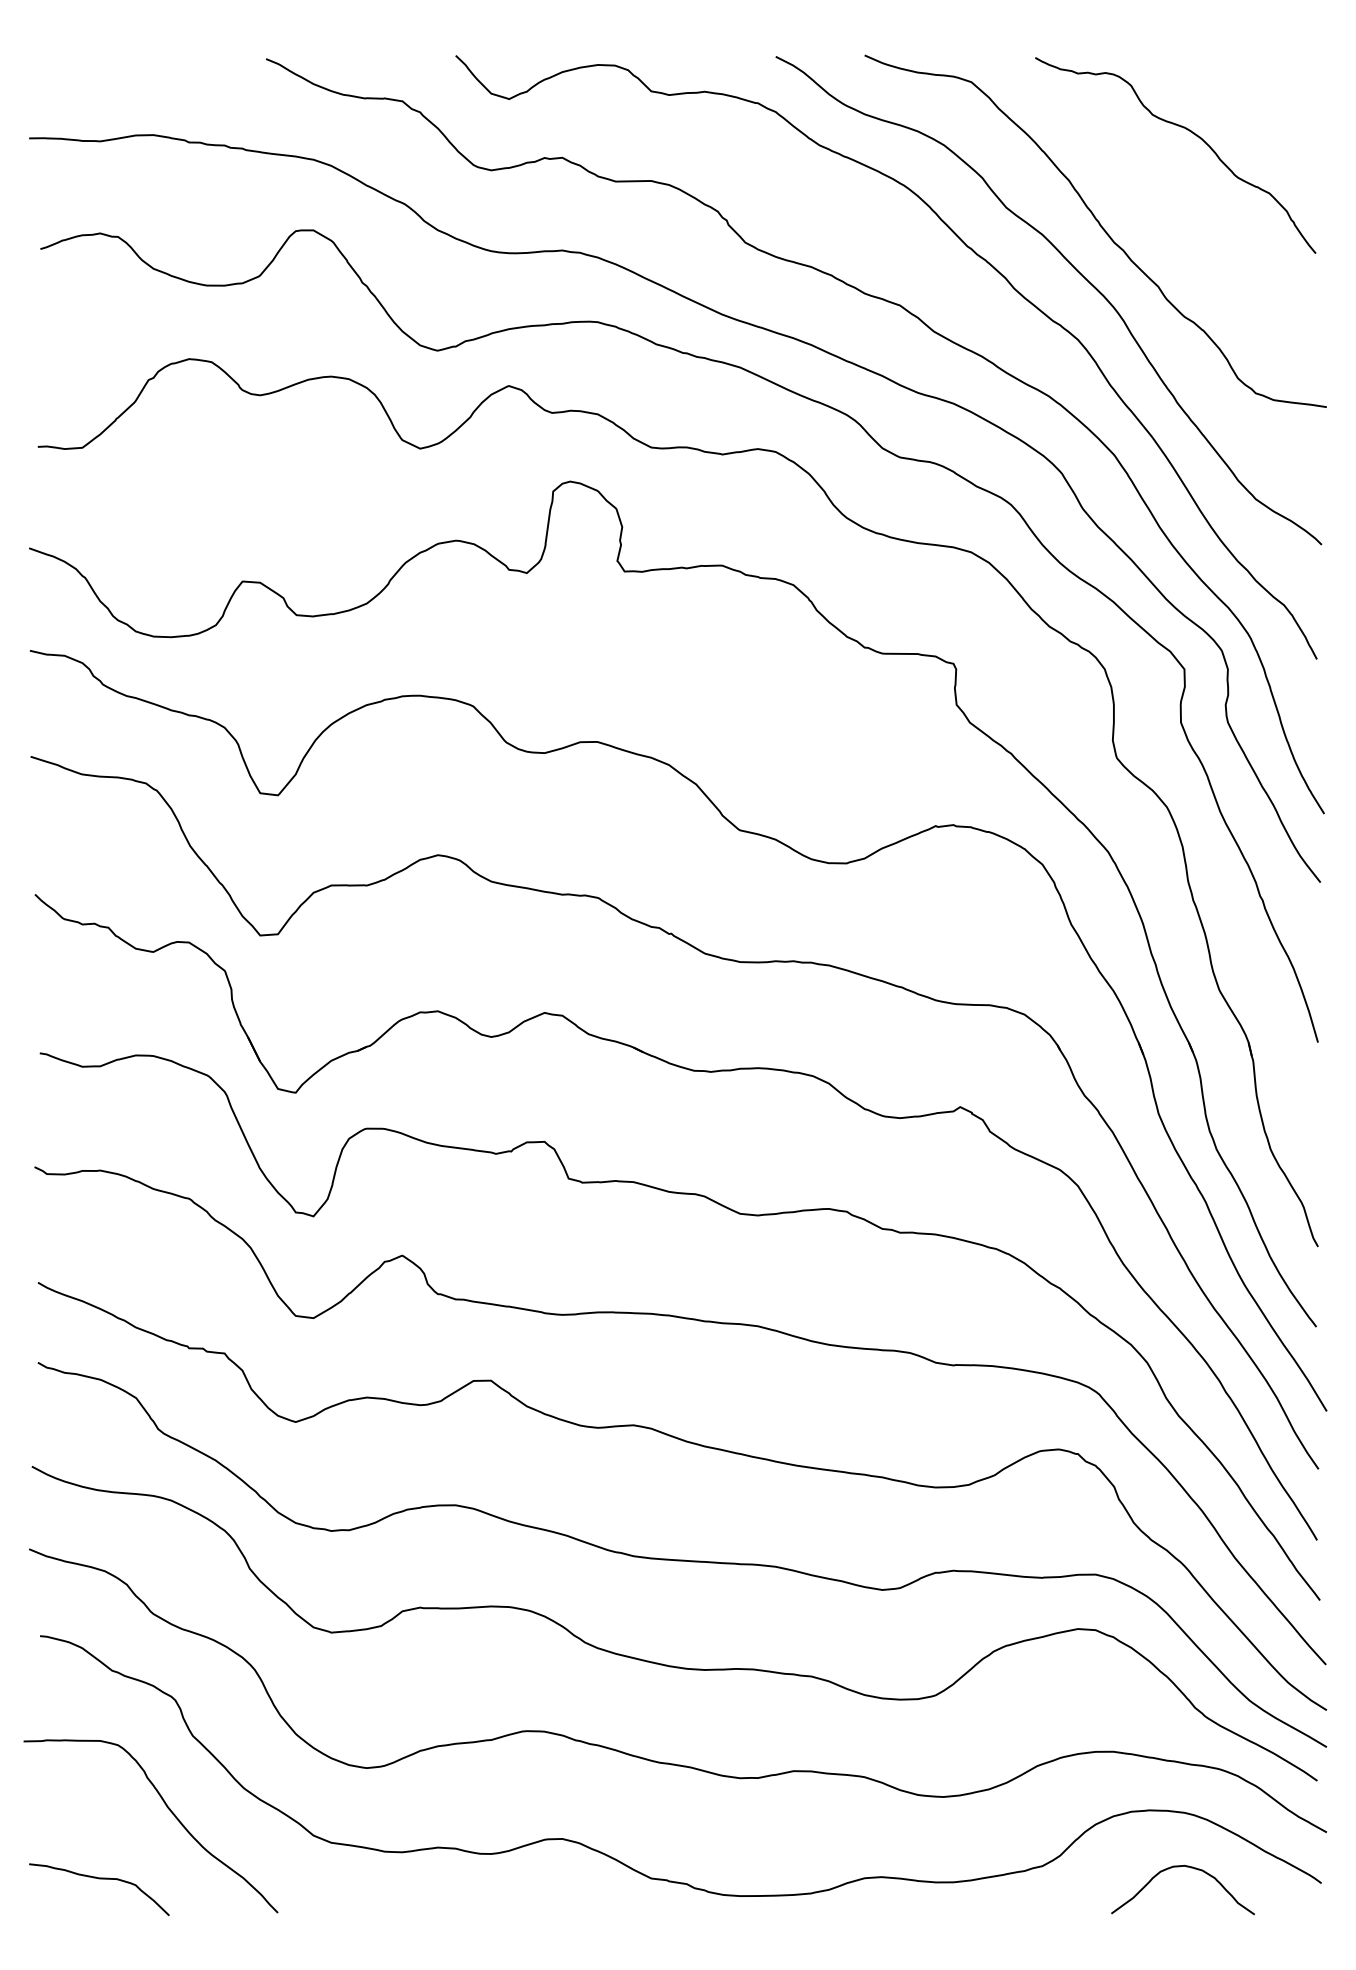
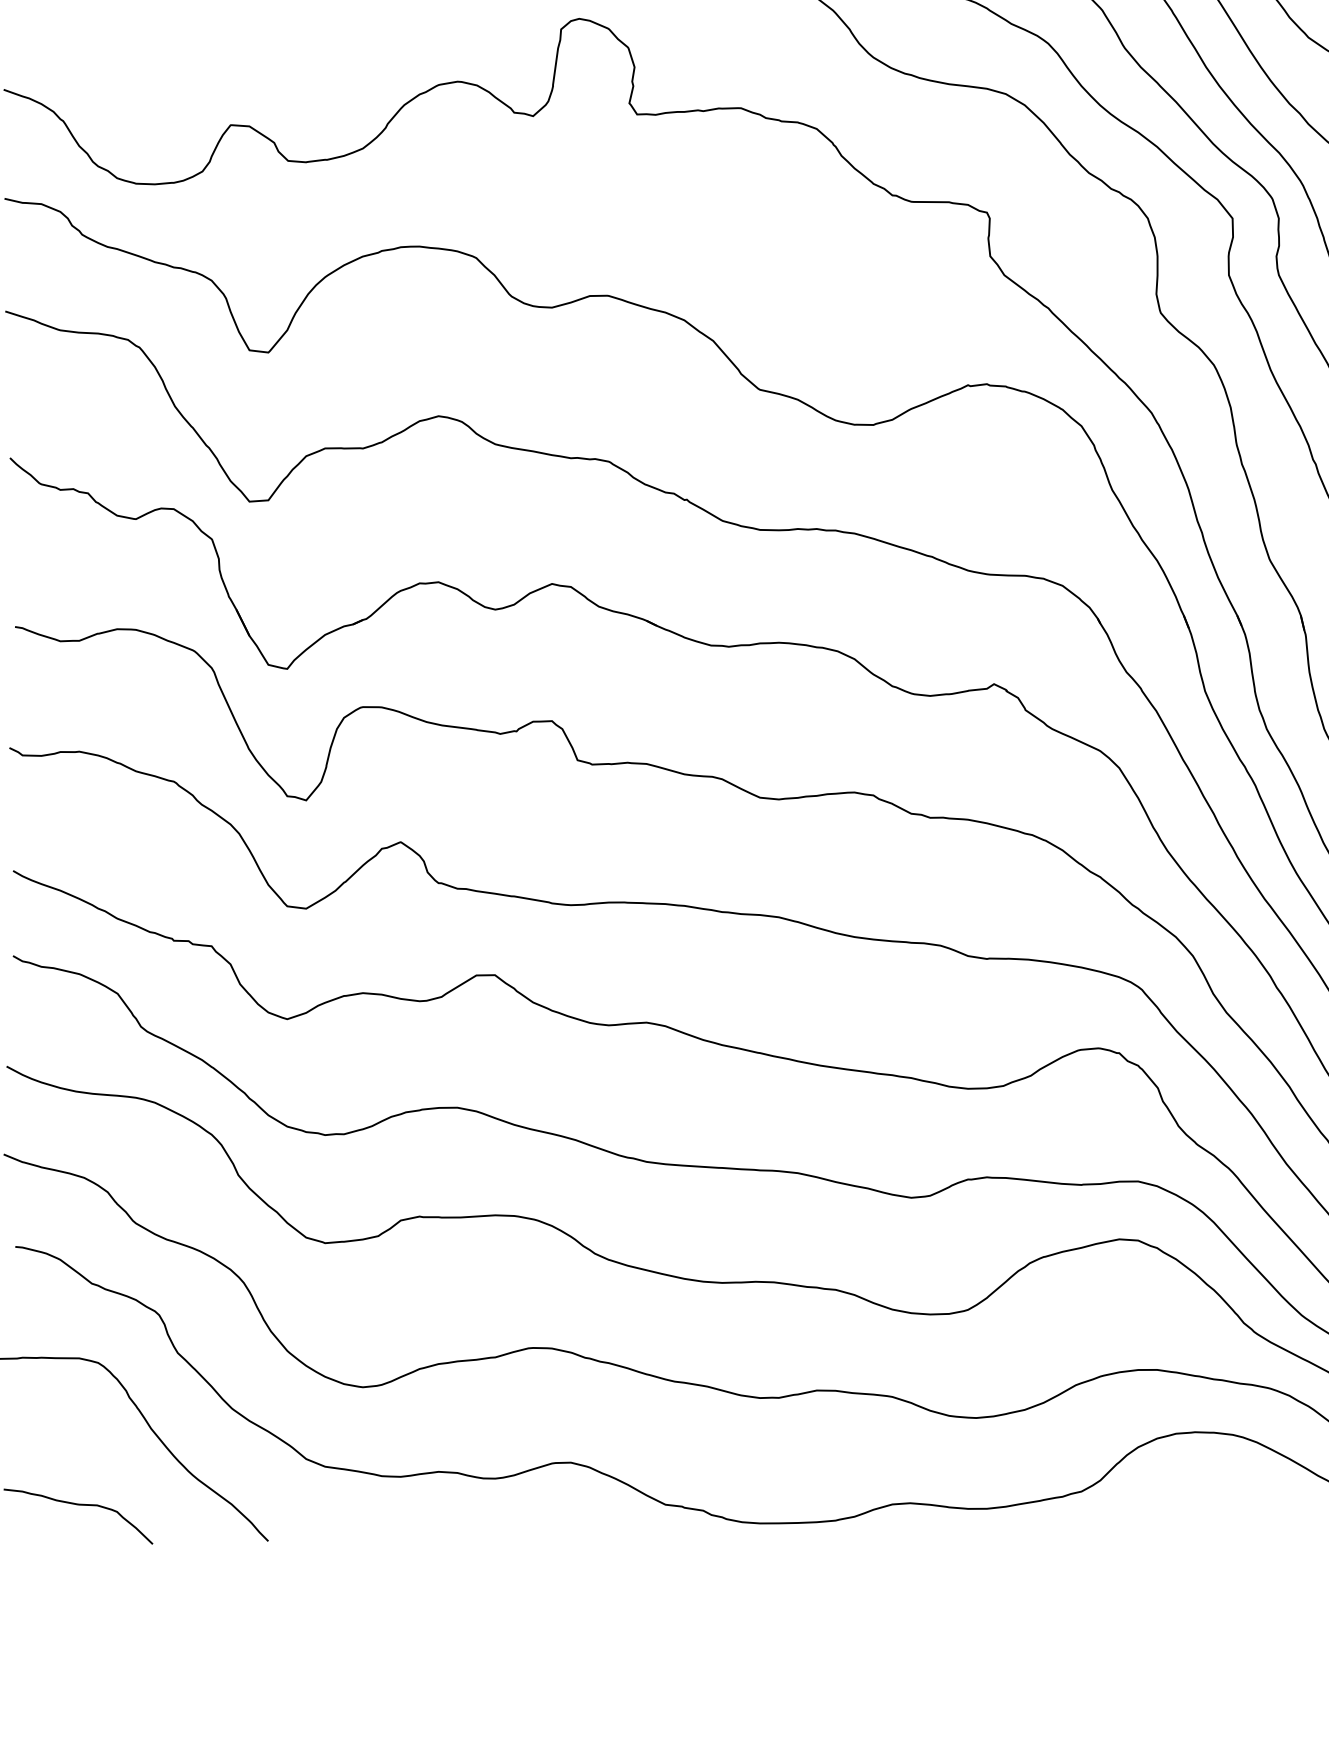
curve: (1179, 1867) -> (1227, 1493), removed

